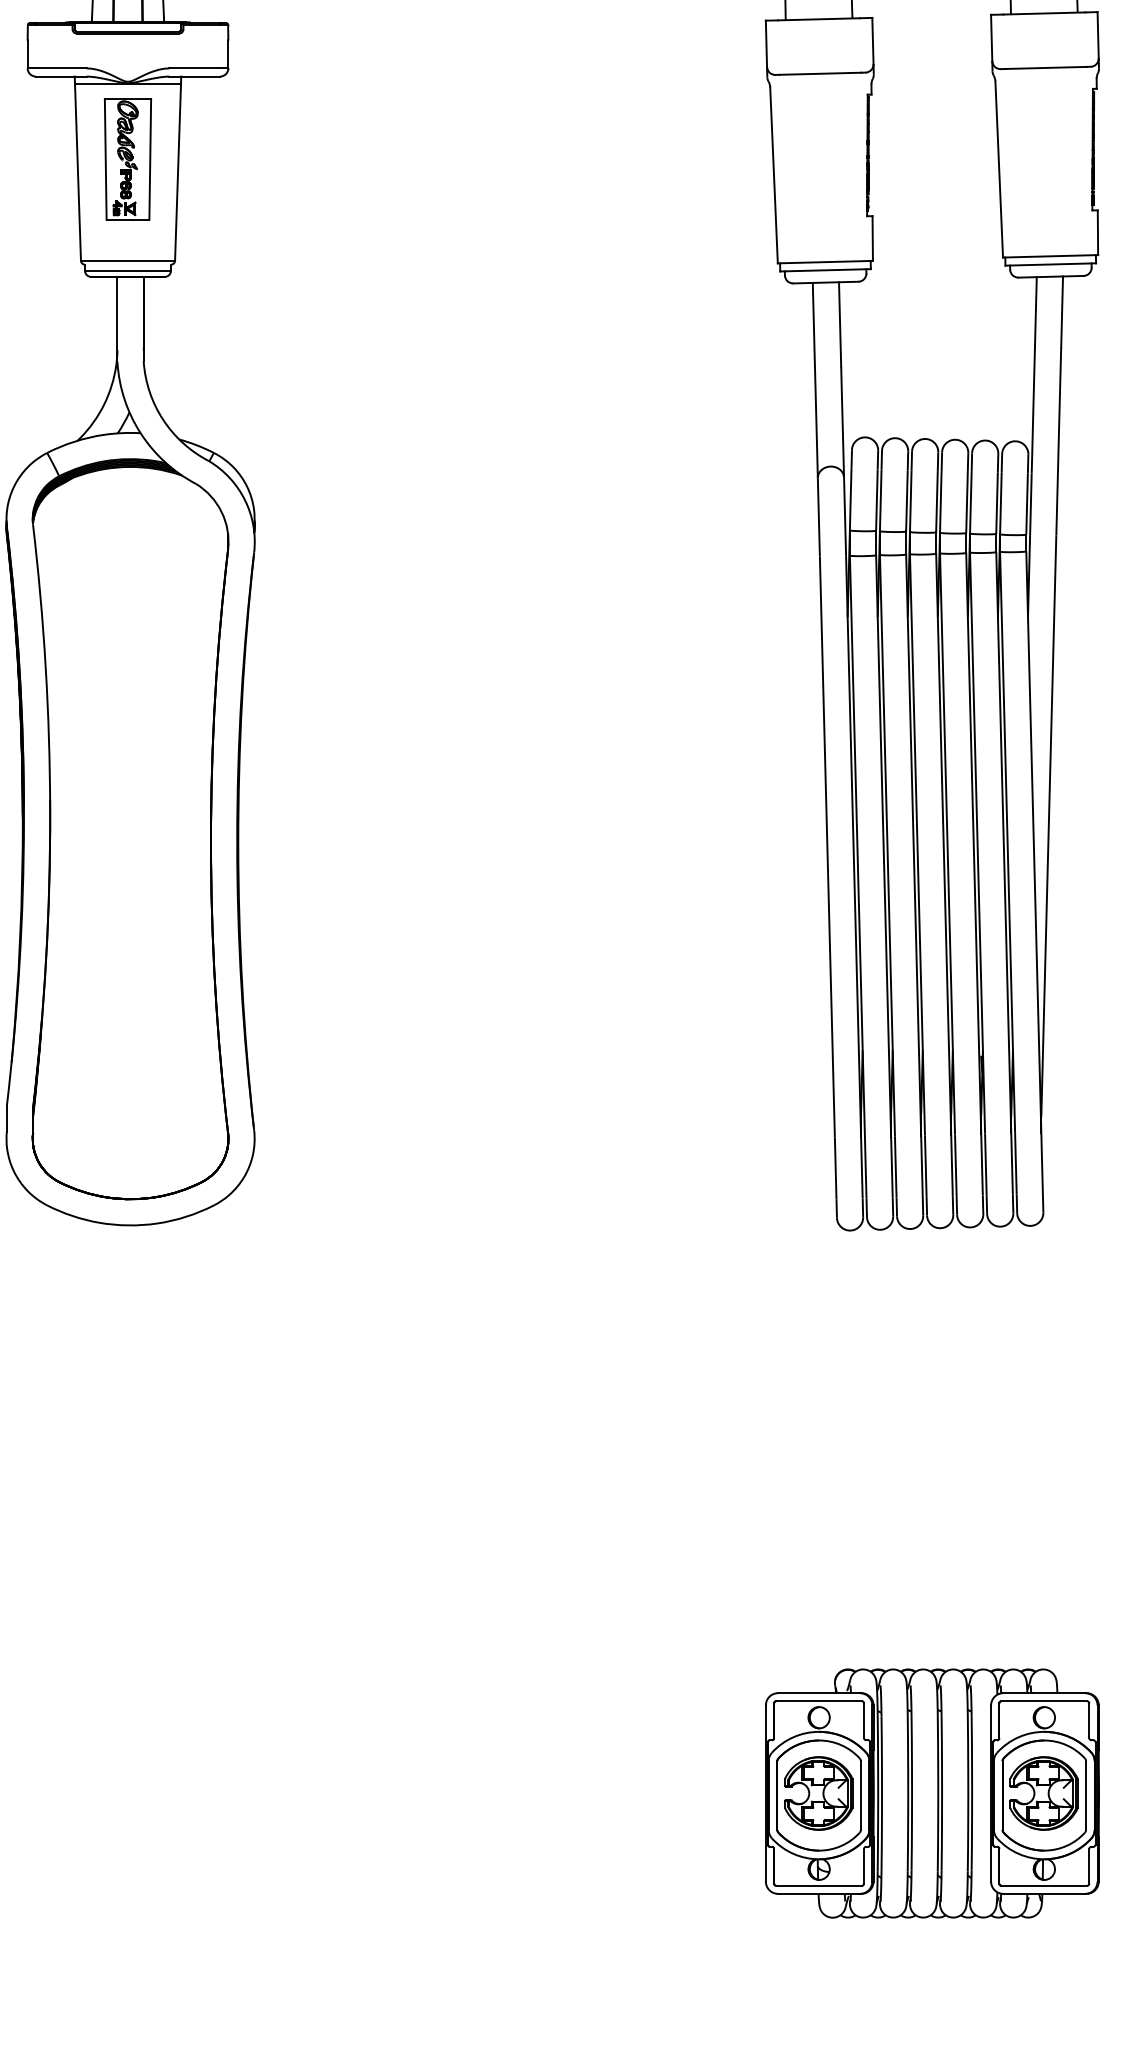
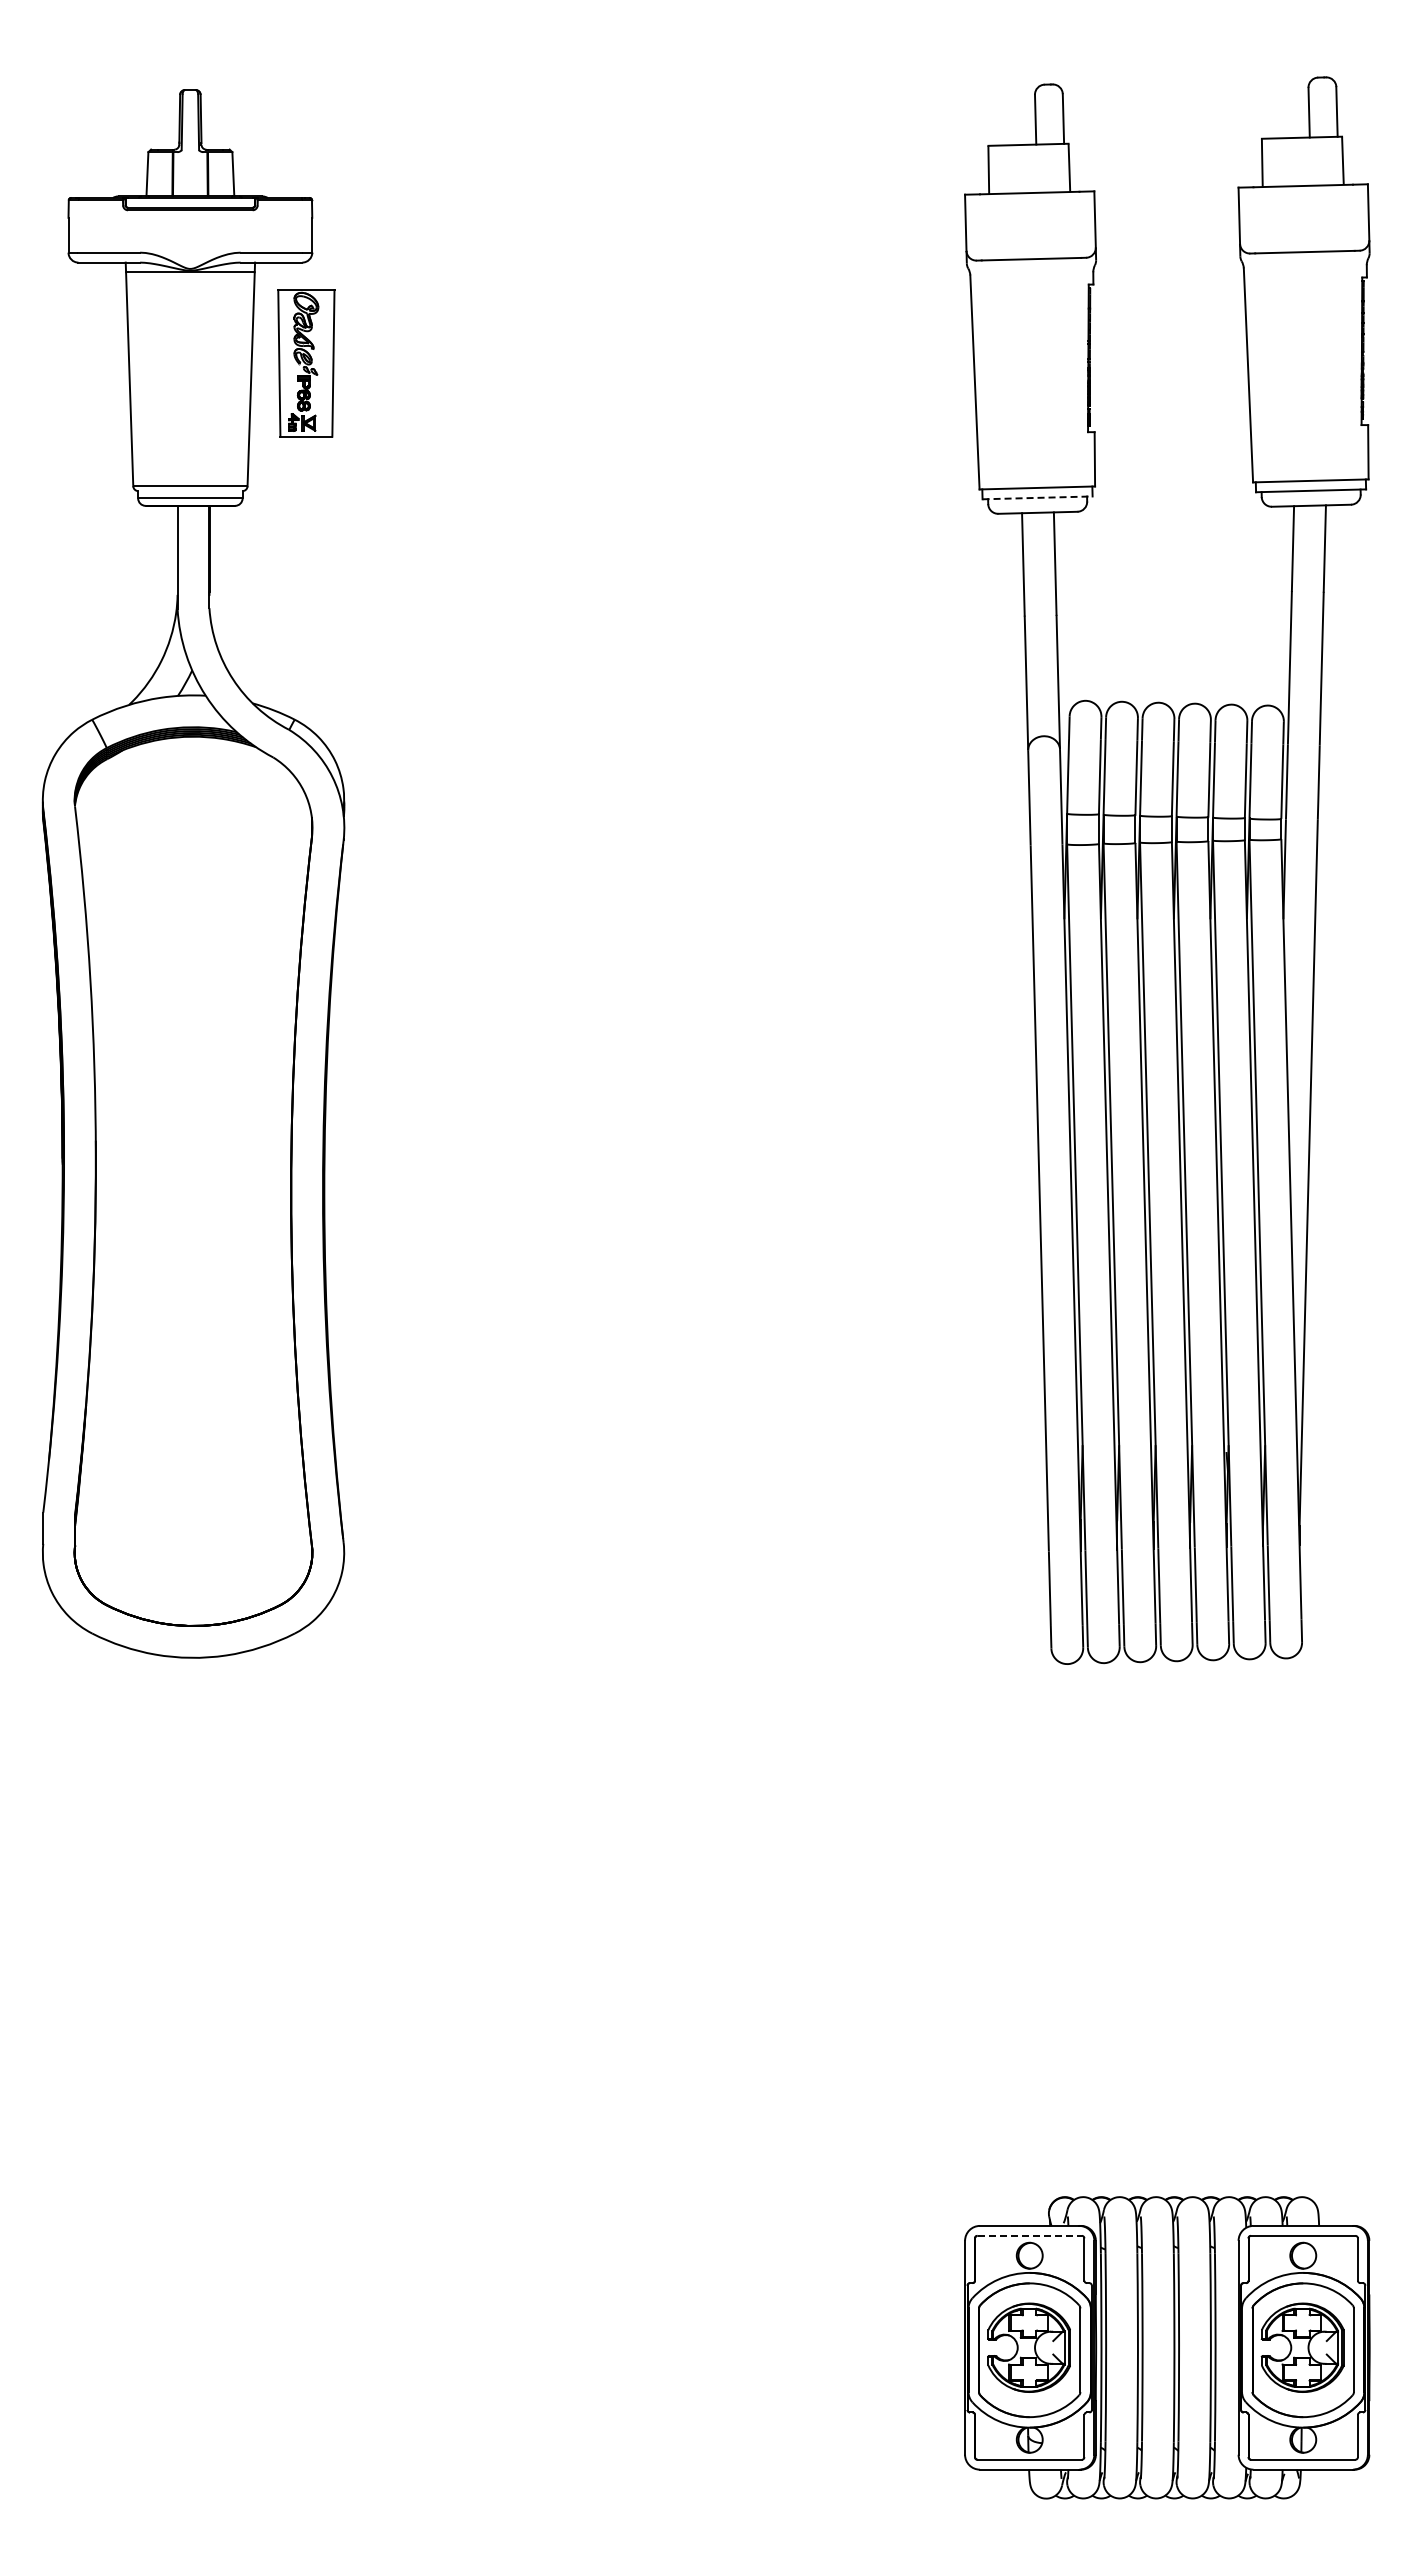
part: (128, 159) -> (306, 363), moved
line: (826, 269) -> (1038, 497), solid -> dashed
line: (819, 1701) -> (1030, 2235), solid -> dashed

